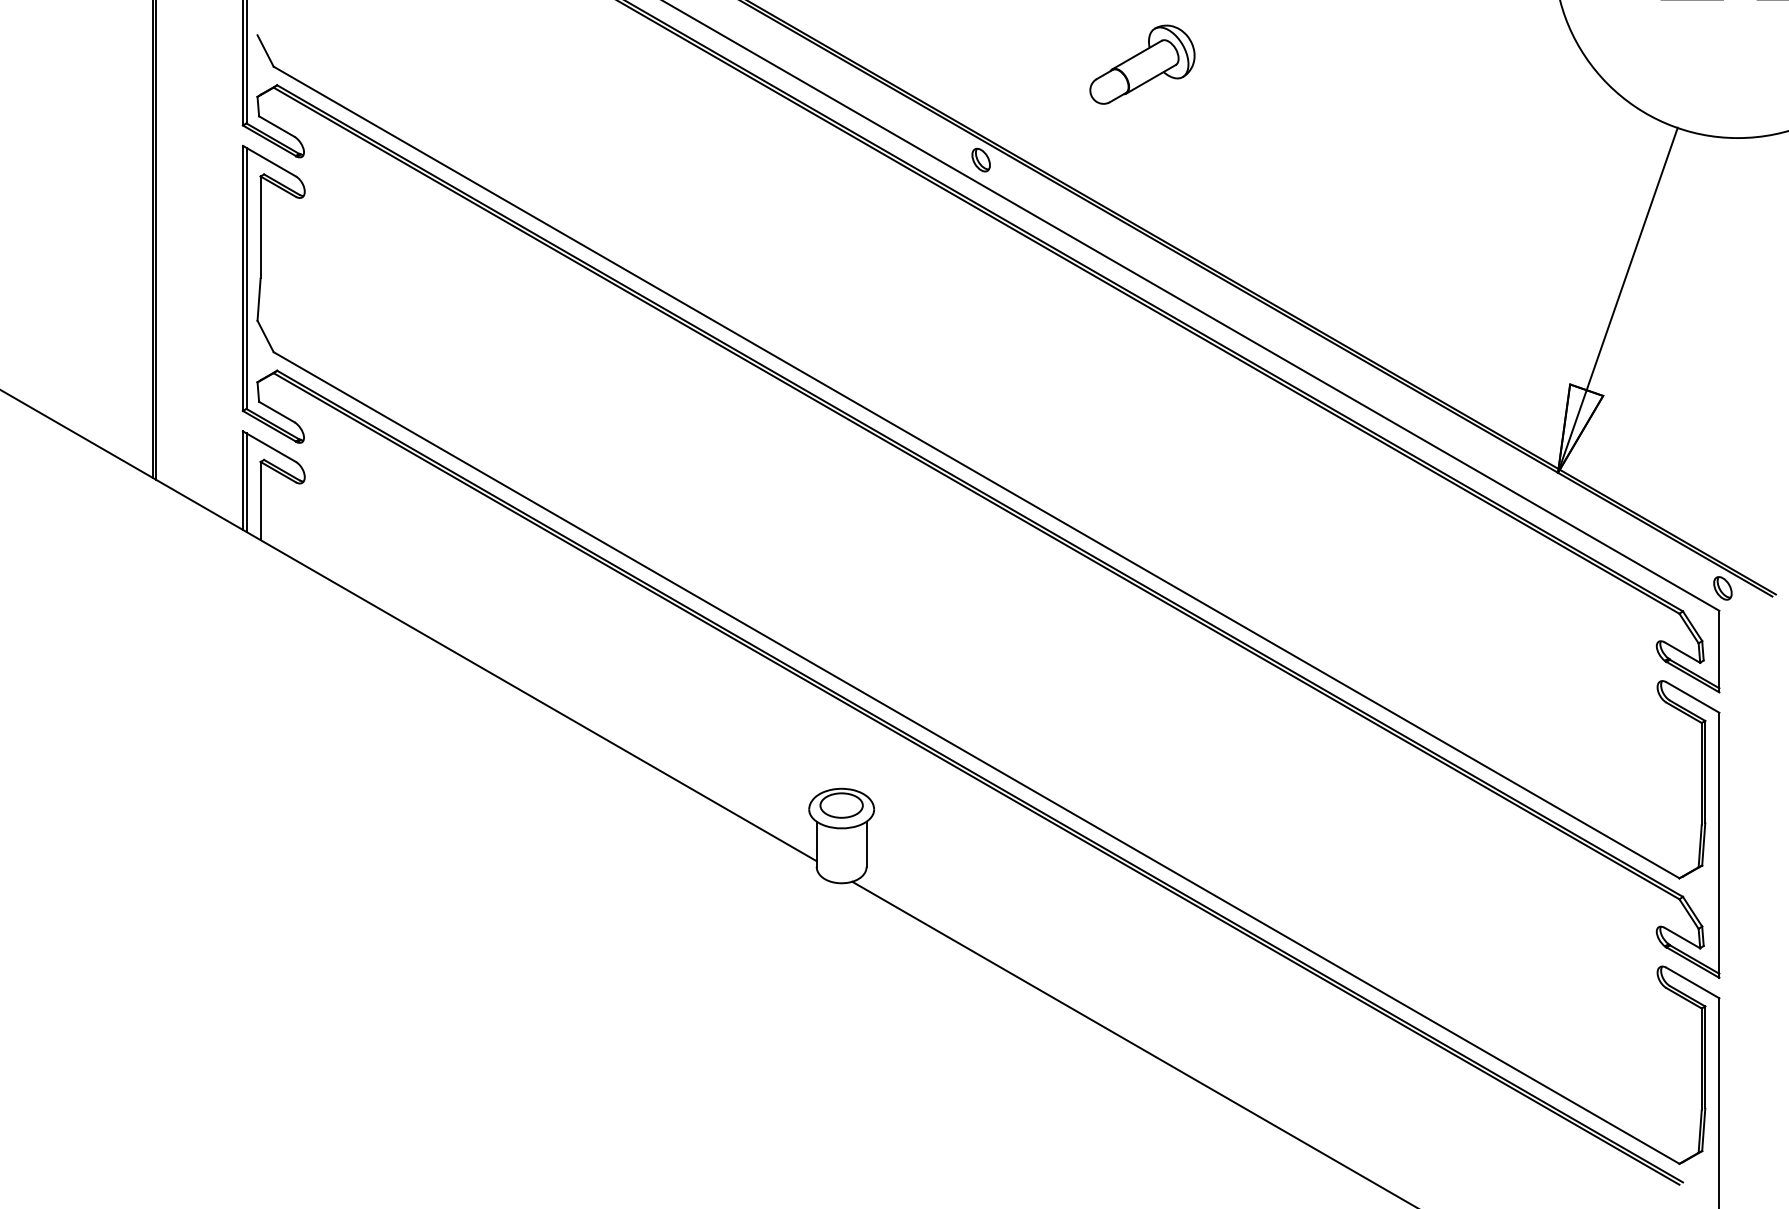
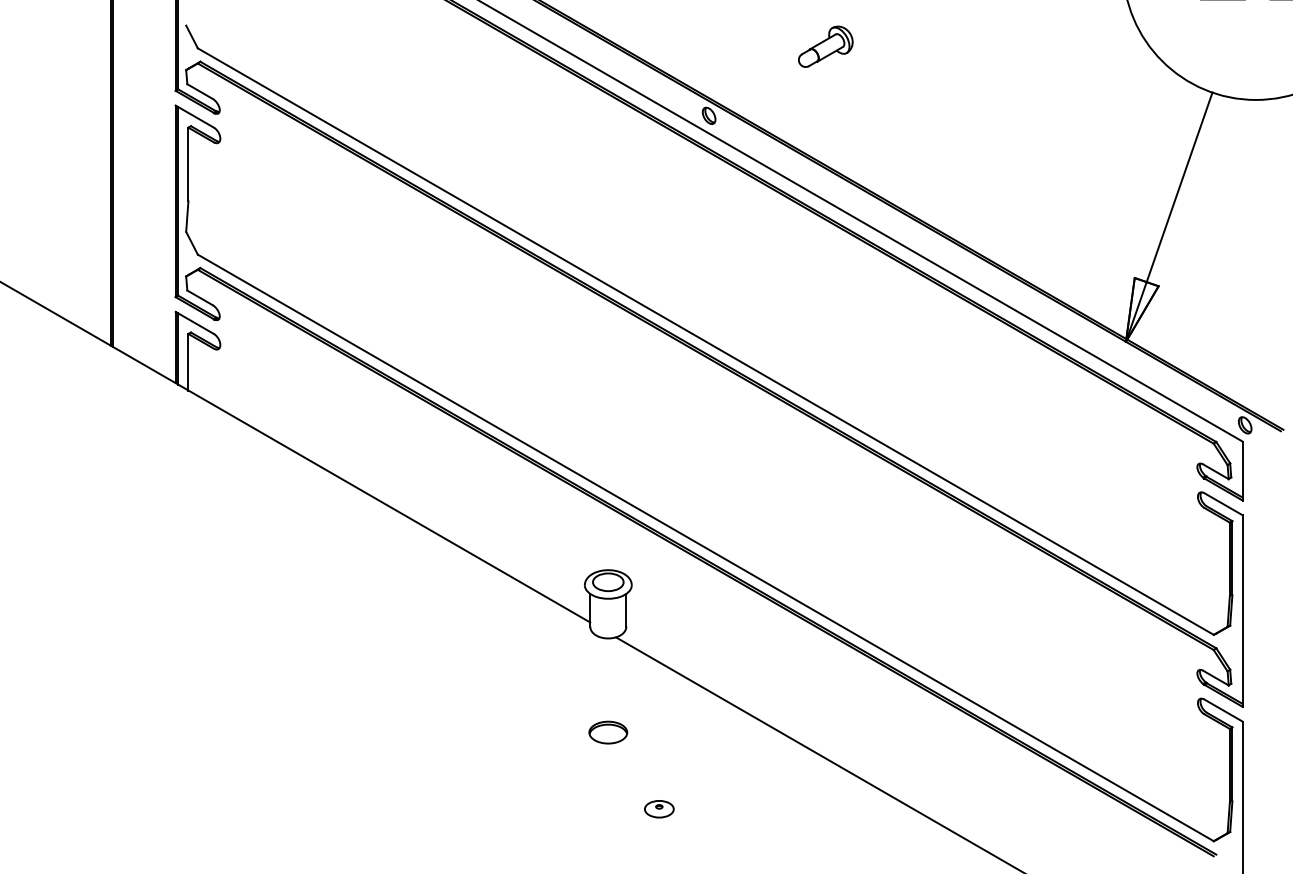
part: (1142, 64) -> (825, 46), size x0.71
part: (841, 1013) -> (608, 732), added
part: (912, 1119) -> (659, 809), added

